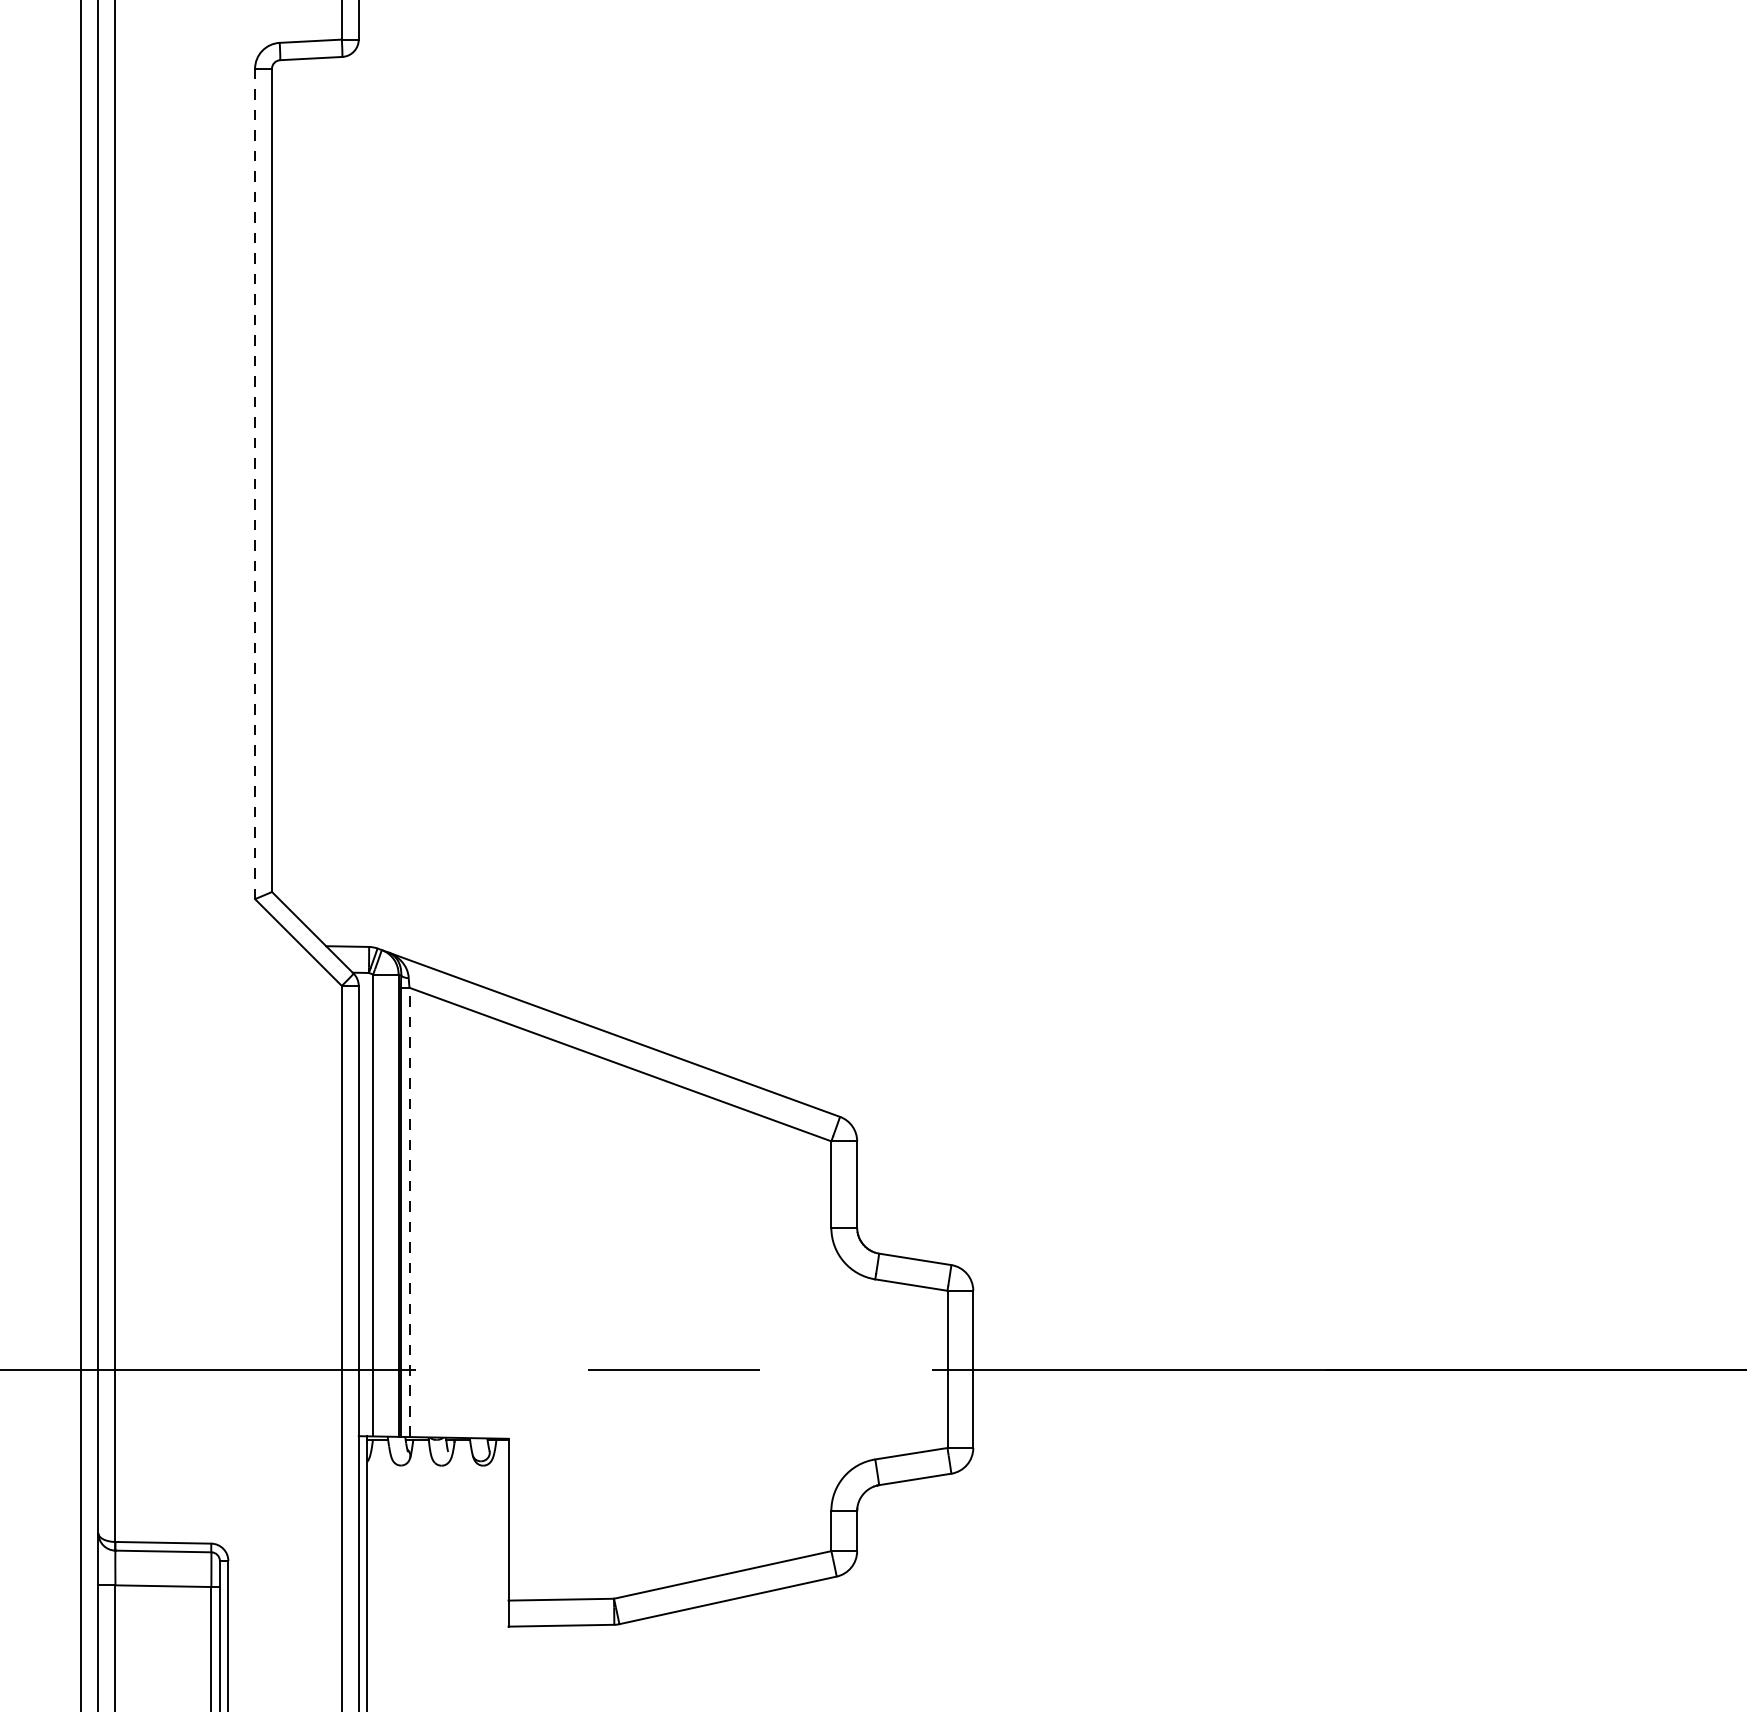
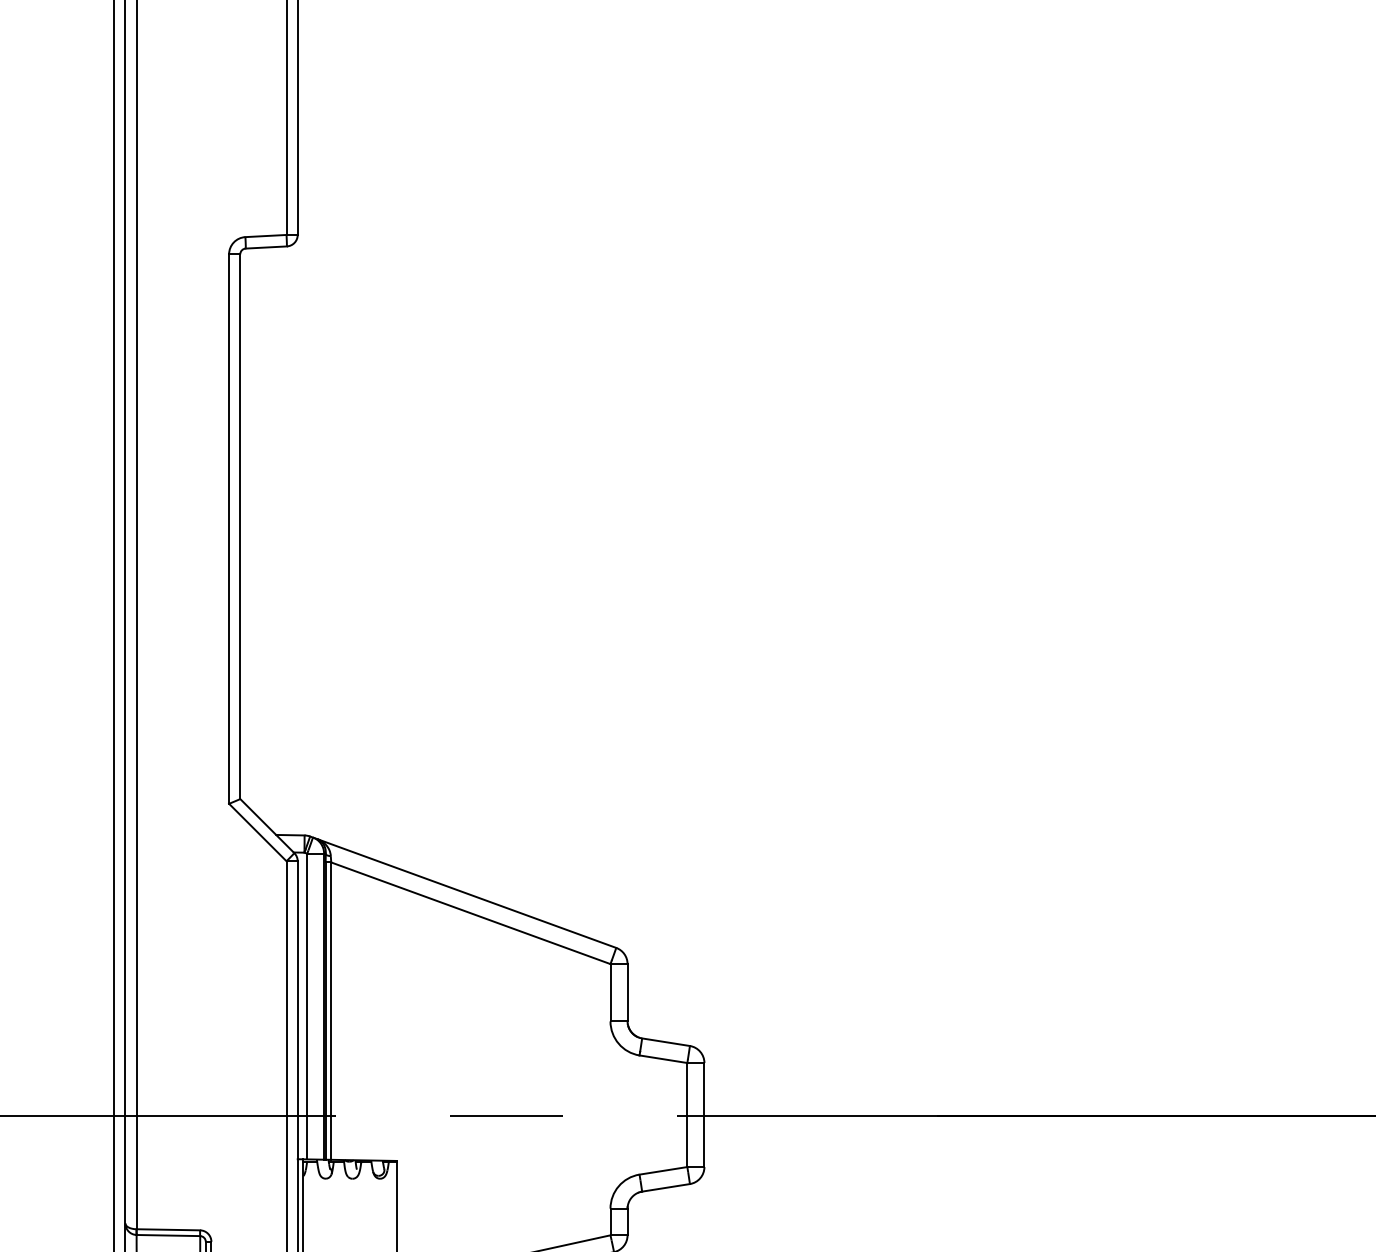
line: (255, 484) -> (229, 529), dashed -> solid
line: (409, 1212) -> (331, 1011), dashed -> solid

